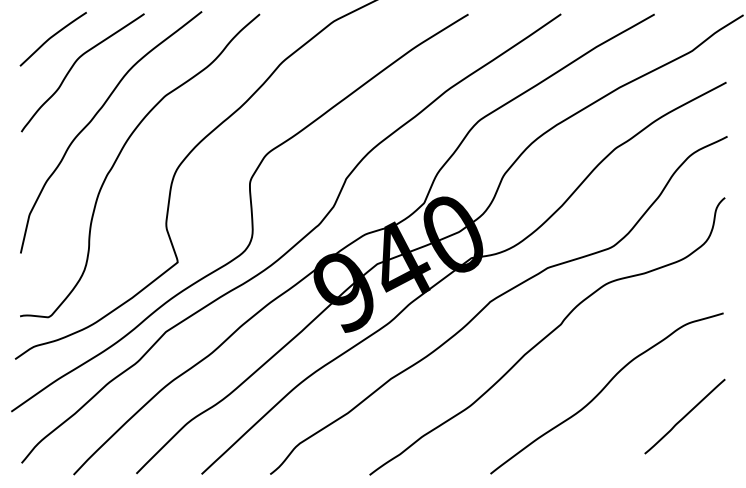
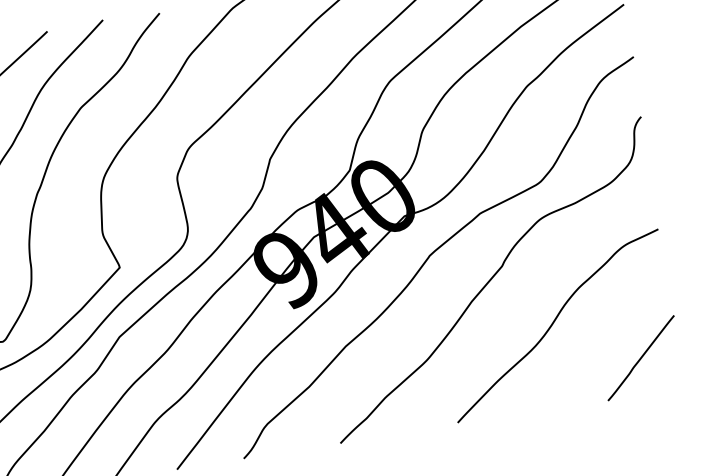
line: (684, 416) -> (640, 358), moved

